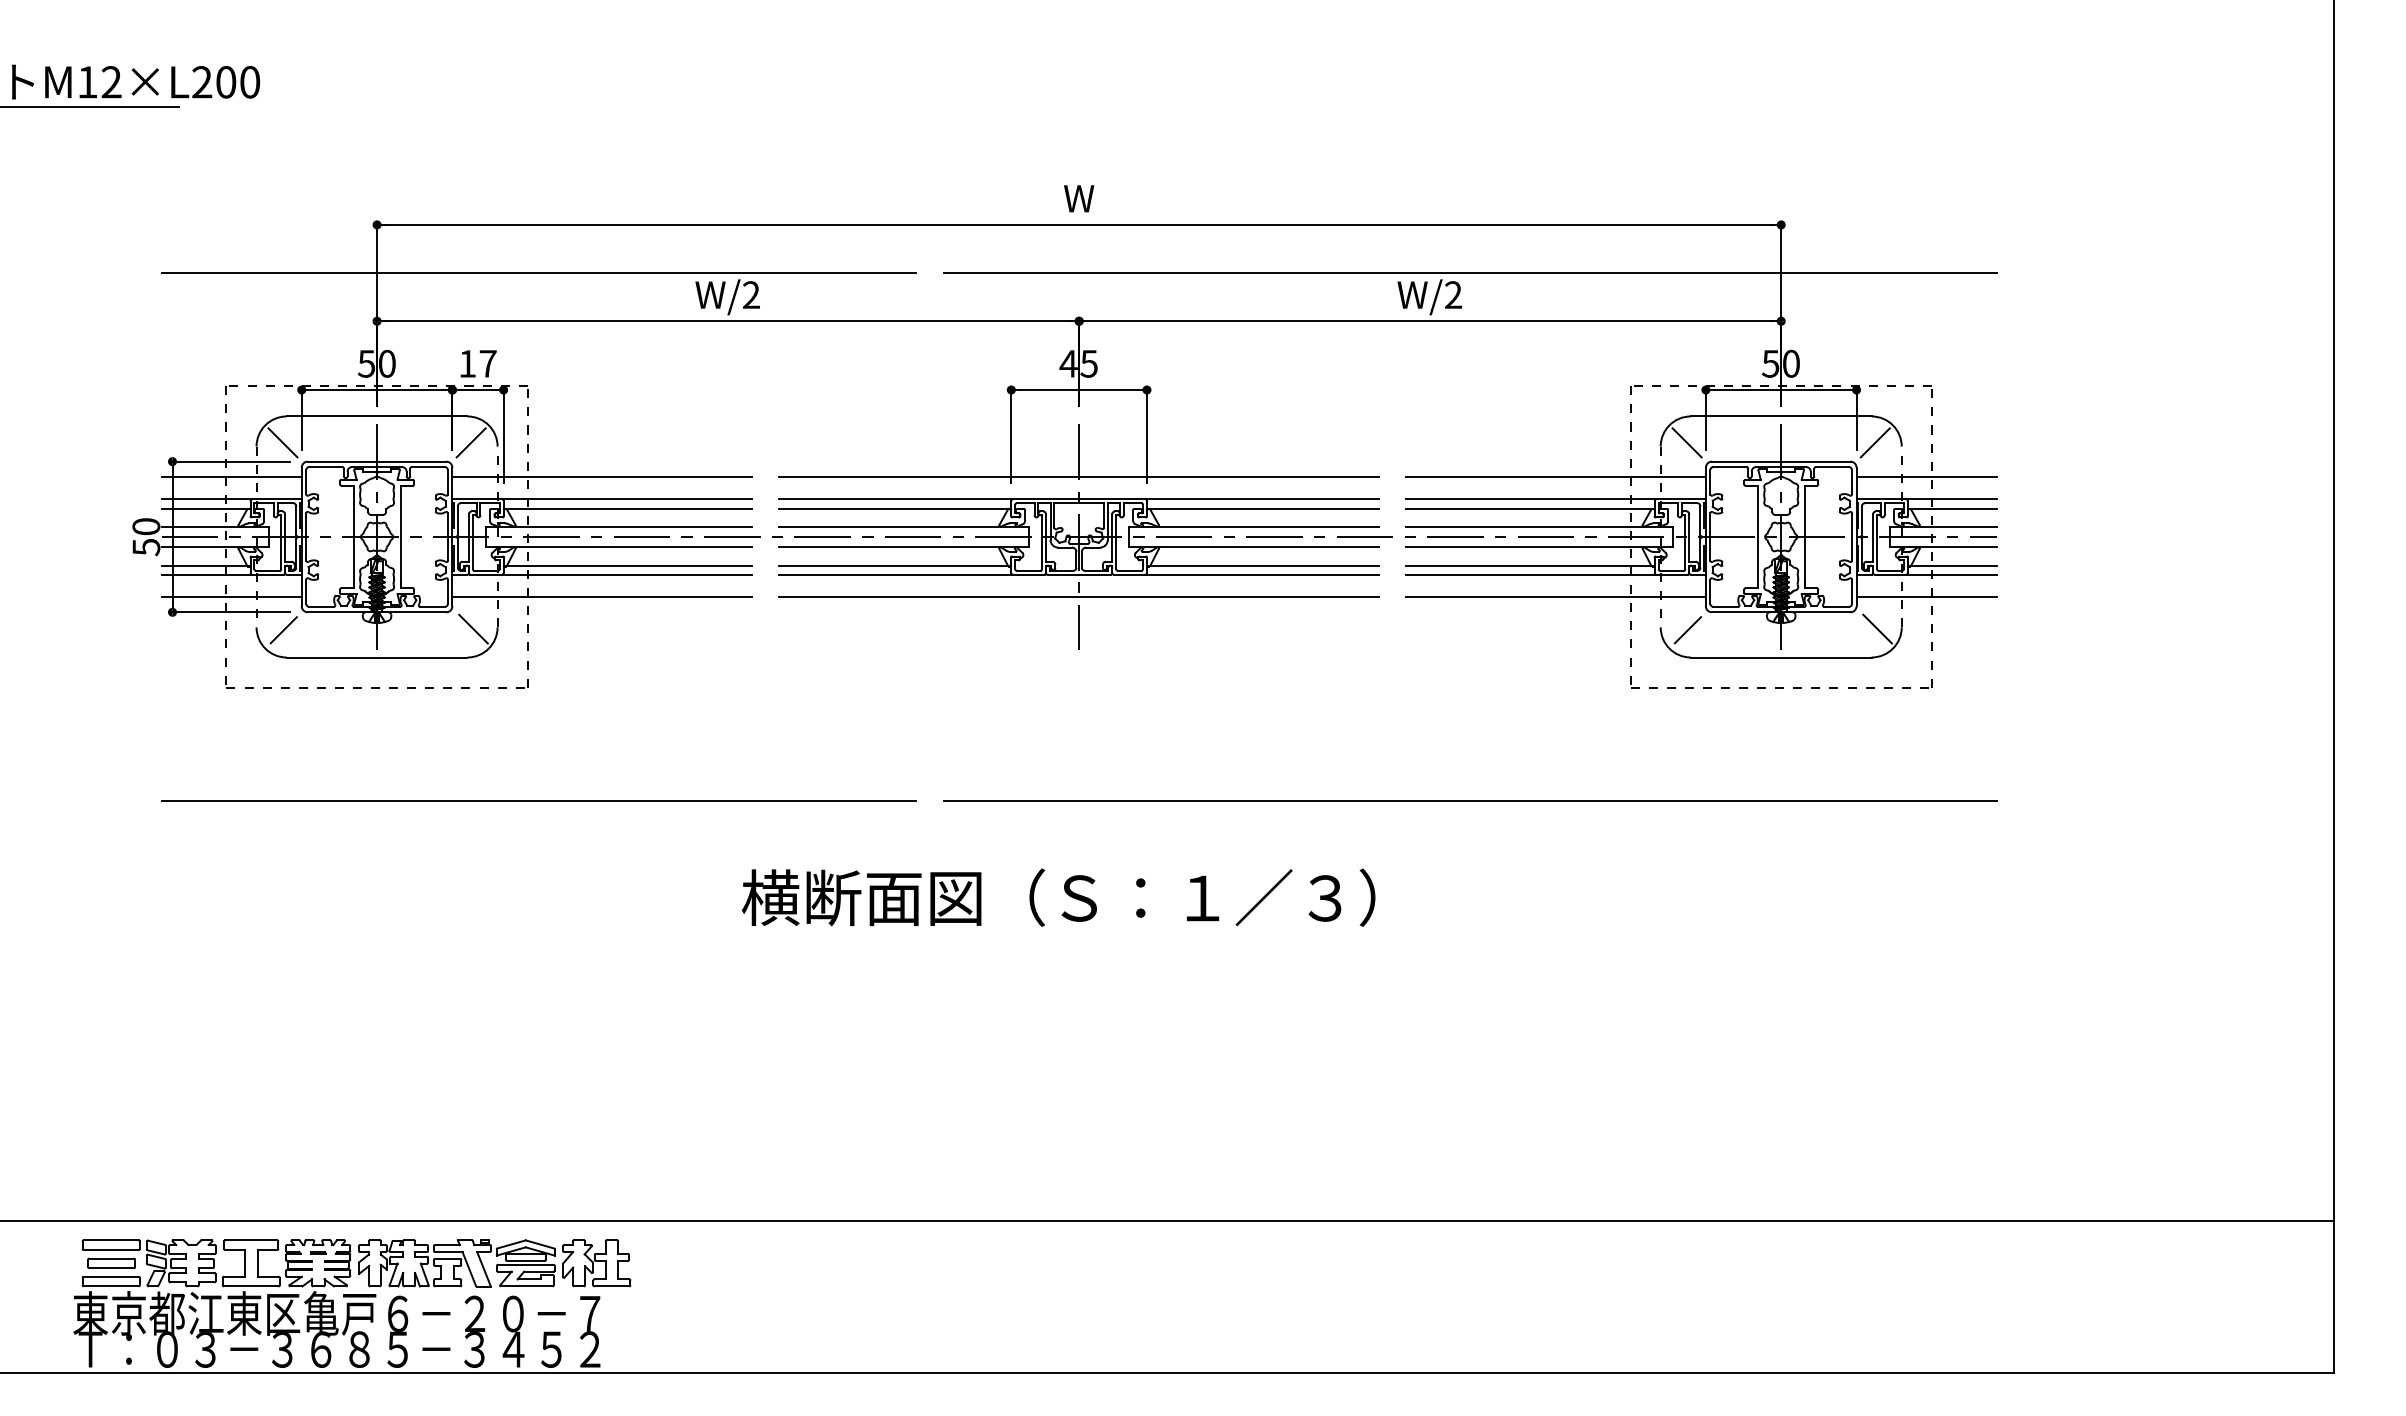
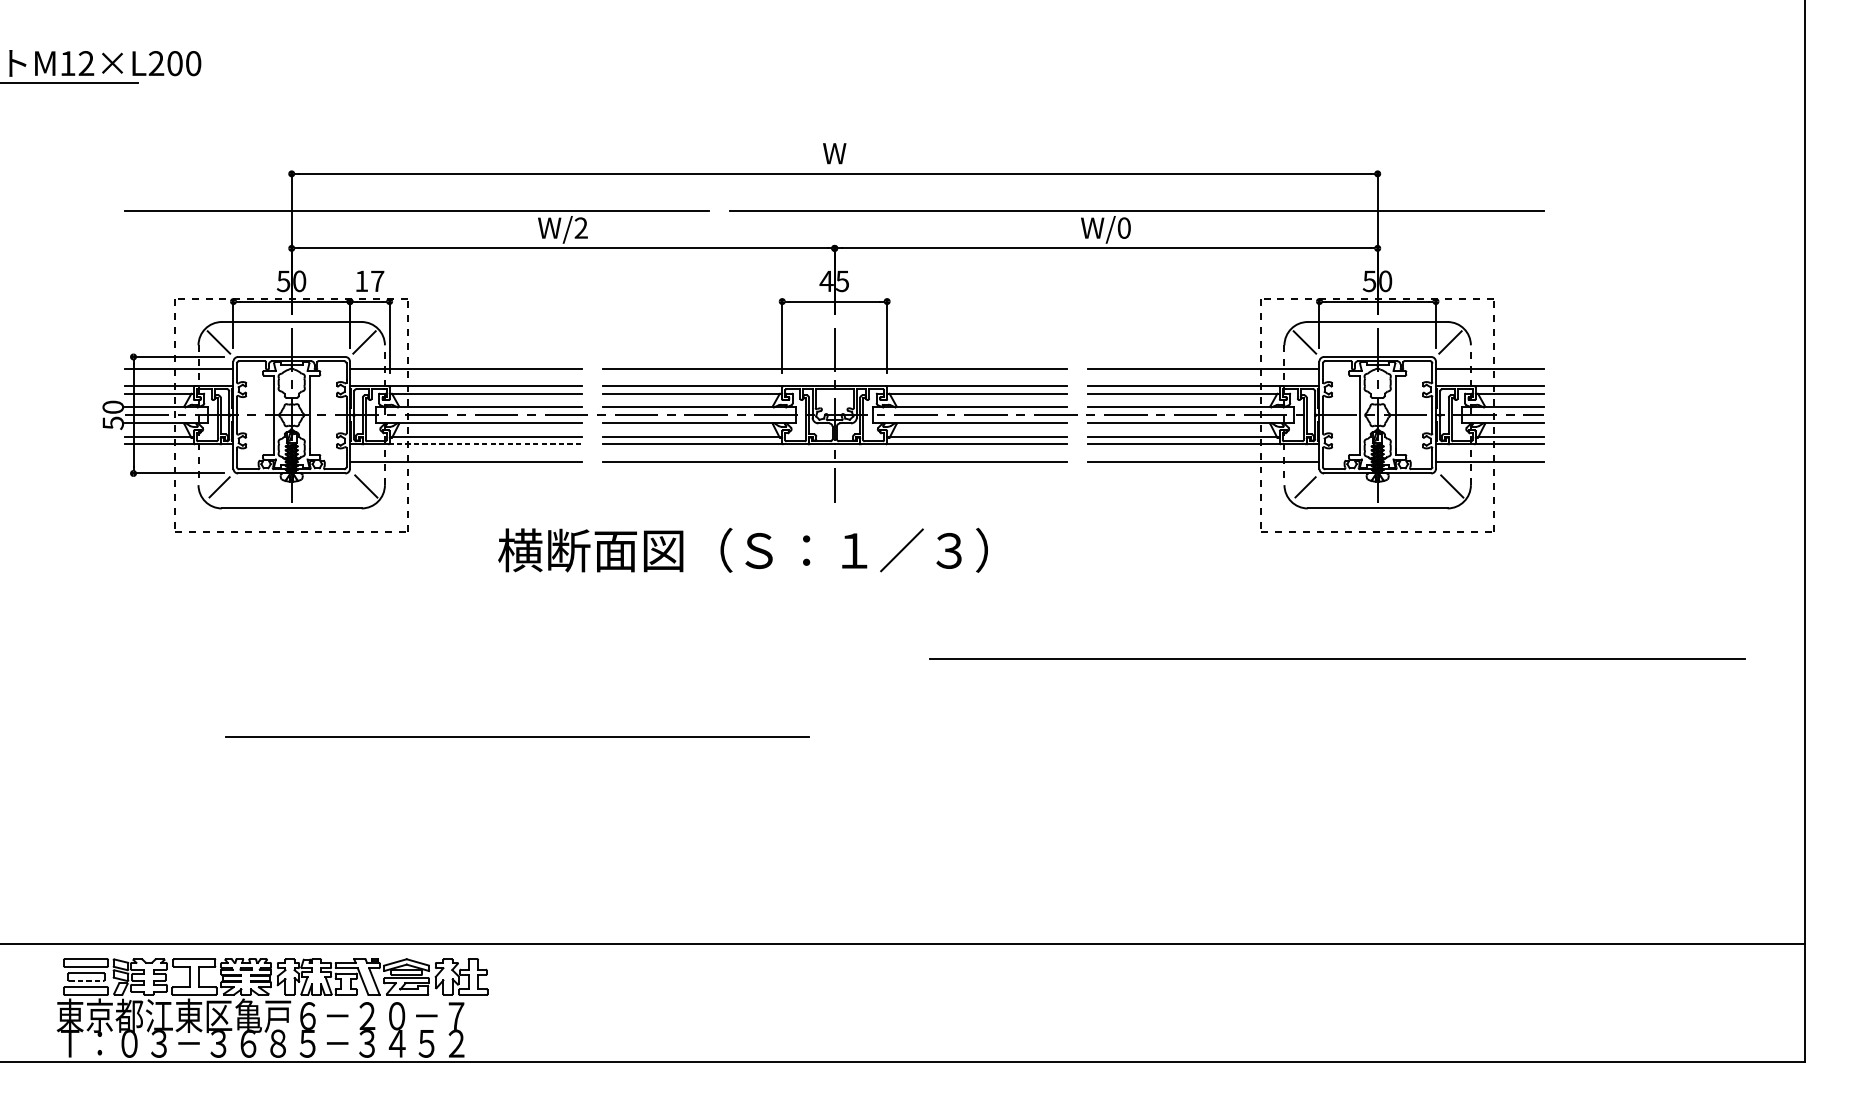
text: (1453, 295) -> (1124, 228), W/2 -> W/0
line: (627, 574) -> (485, 444), solid -> dashed
line: (231, 597) -> (179, 462), removed
line: (538, 800) -> (517, 736), moved
line: (1470, 800) -> (1337, 659), moved
text: (1058, 897) -> (742, 550), moved
line: (112, 1268) -> (87, 980), solid -> dashed

